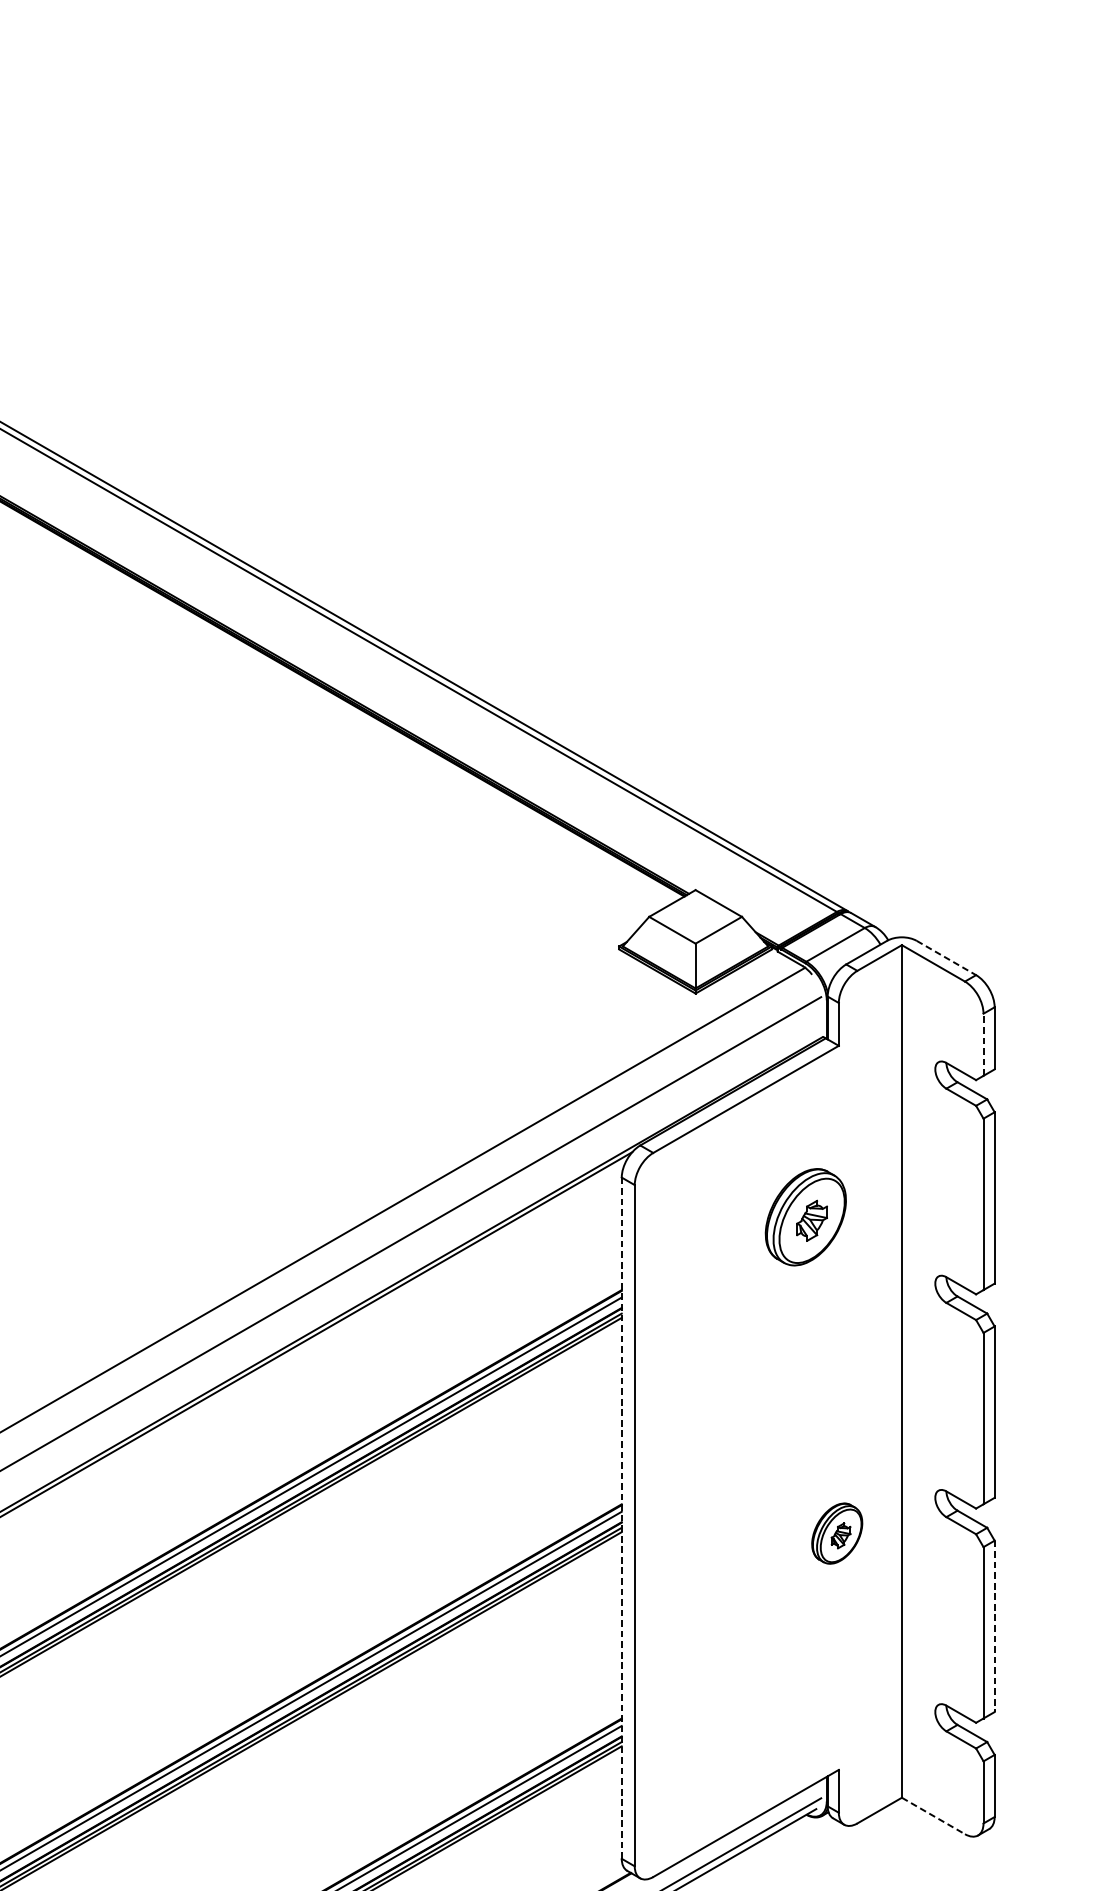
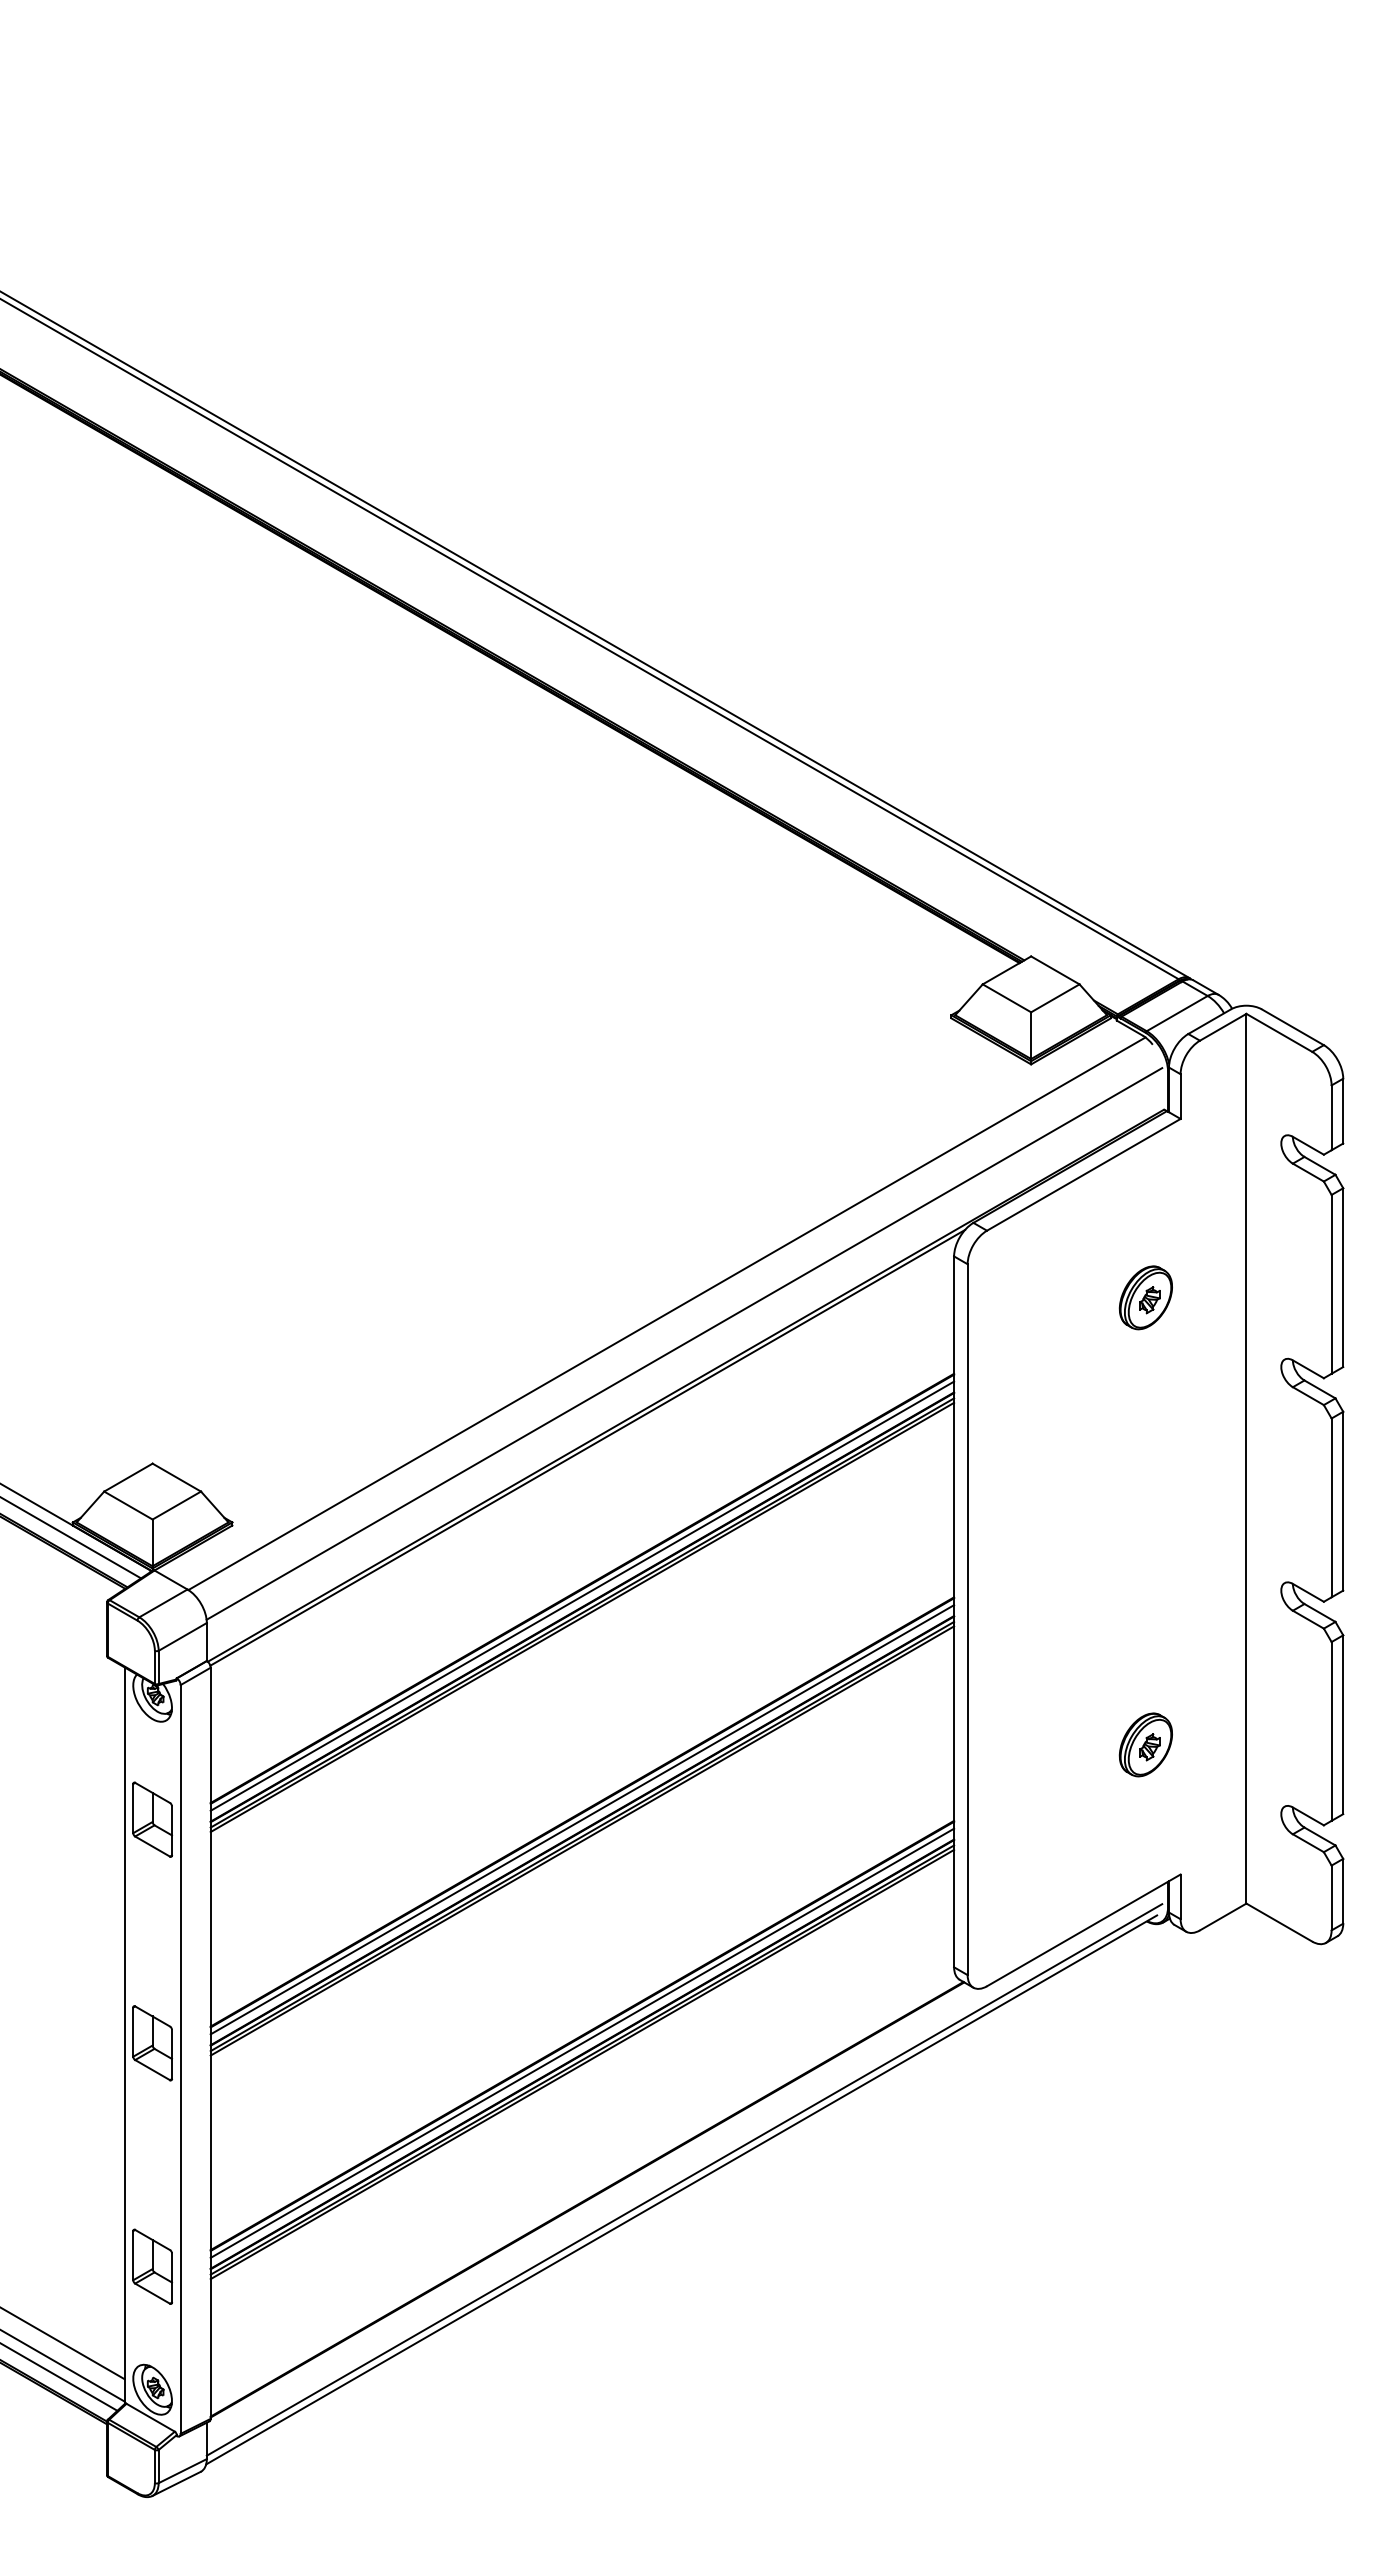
line: (946, 958) -> (1292, 1027), dashed -> solid
line: (983, 1044) -> (1331, 1117), dashed -> solid
part: (805, 1216) -> (1145, 1297), size x0.62
line: (622, 1517) -> (954, 1611), dashed -> solid
part: (836, 1533) -> (1145, 1744), moved
line: (994, 1627) -> (1343, 1725), dashed -> solid
line: (933, 1815) -> (1279, 1922), dashed -> solid

